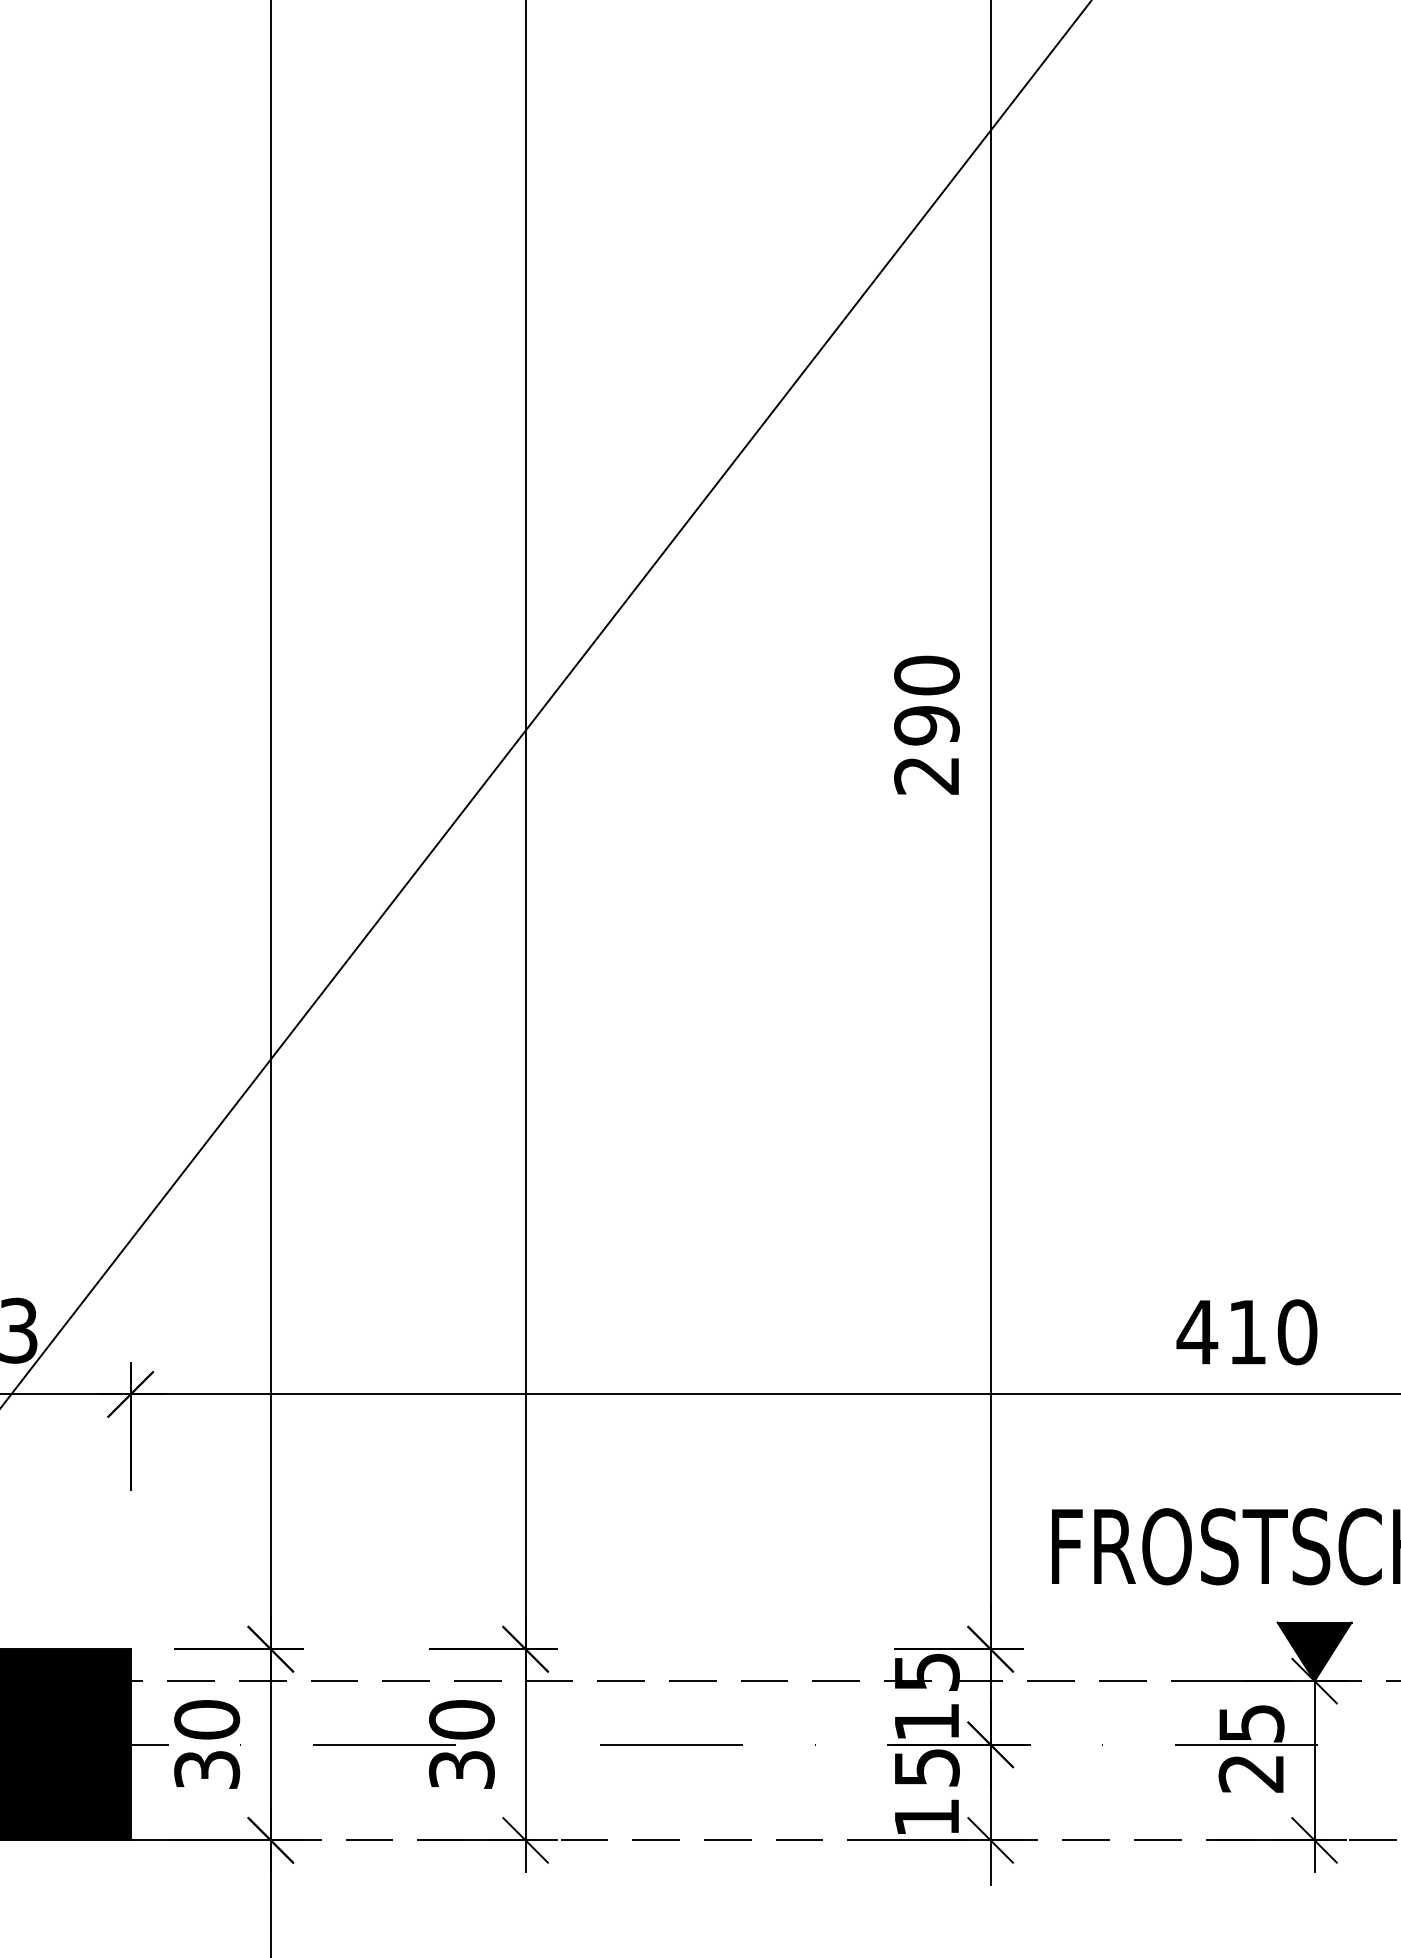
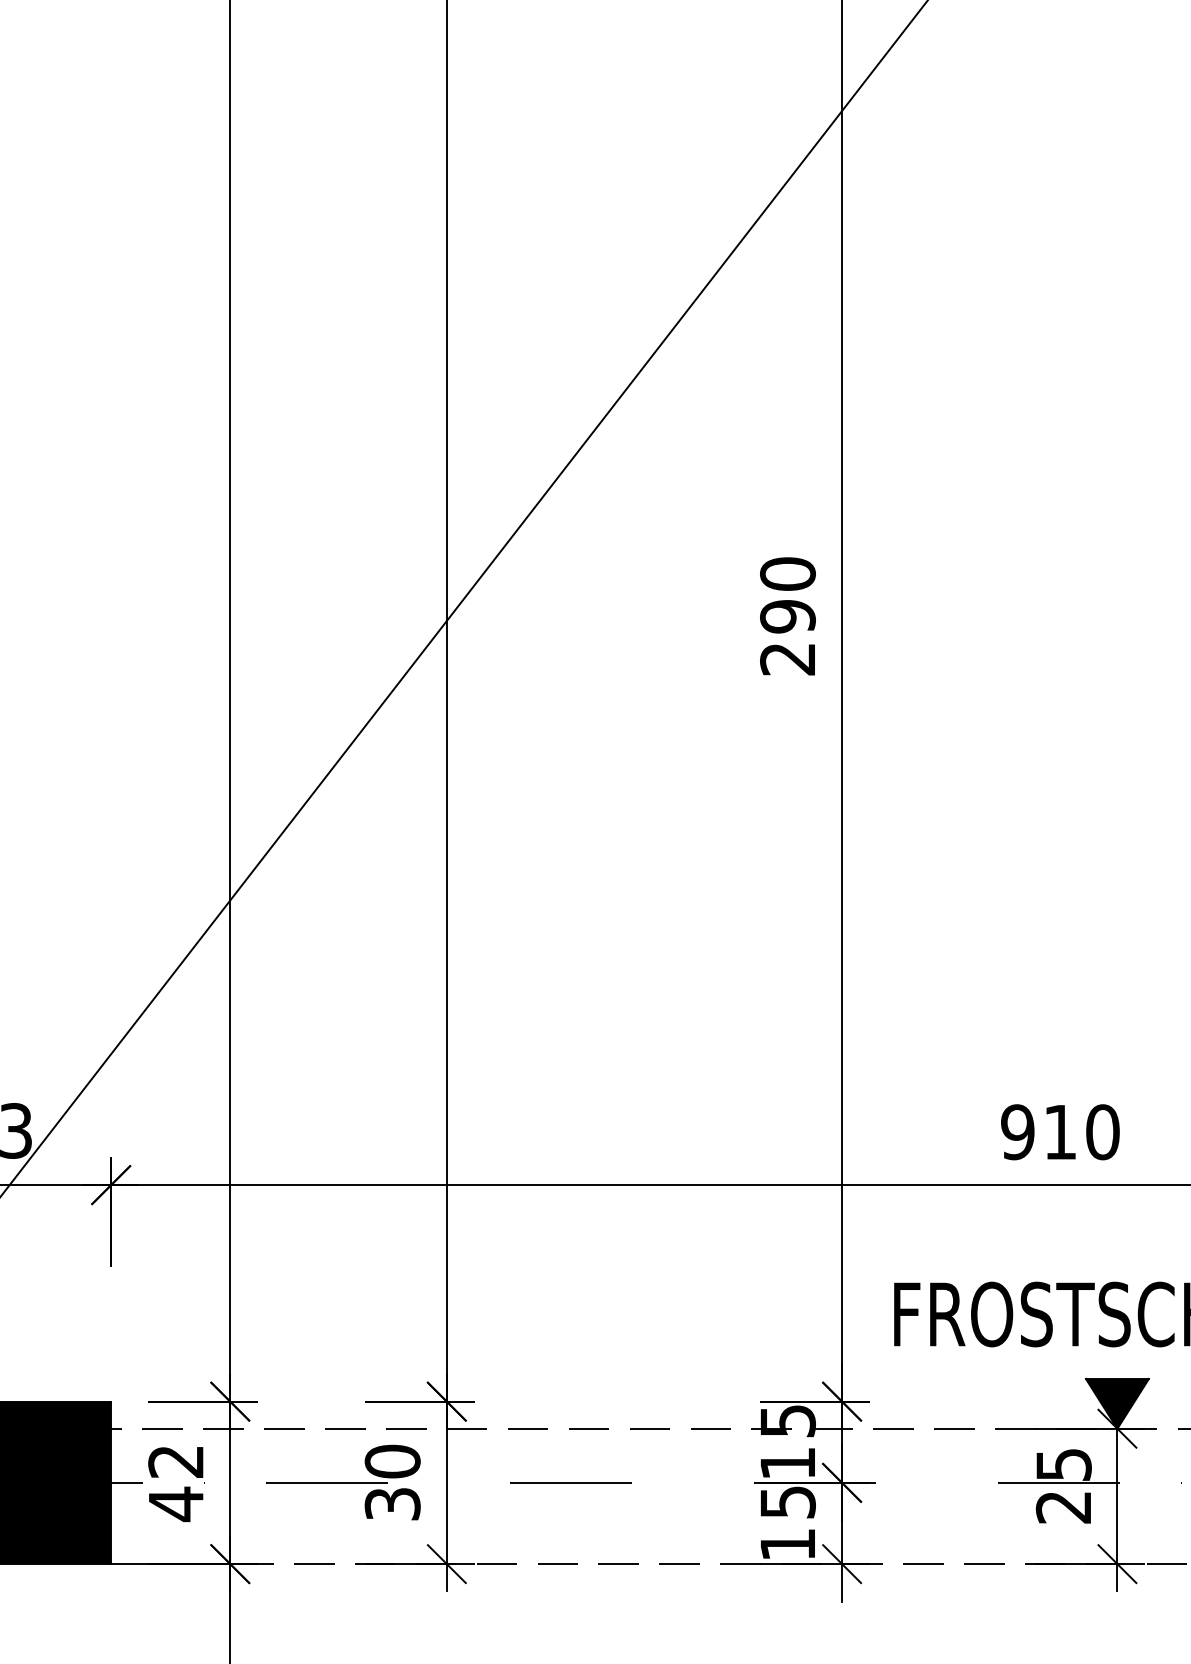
text: (1197, 1332) -> (1017, 1132), 410 -> 910
text: (207, 1745) -> (176, 1483), 30 -> 42

